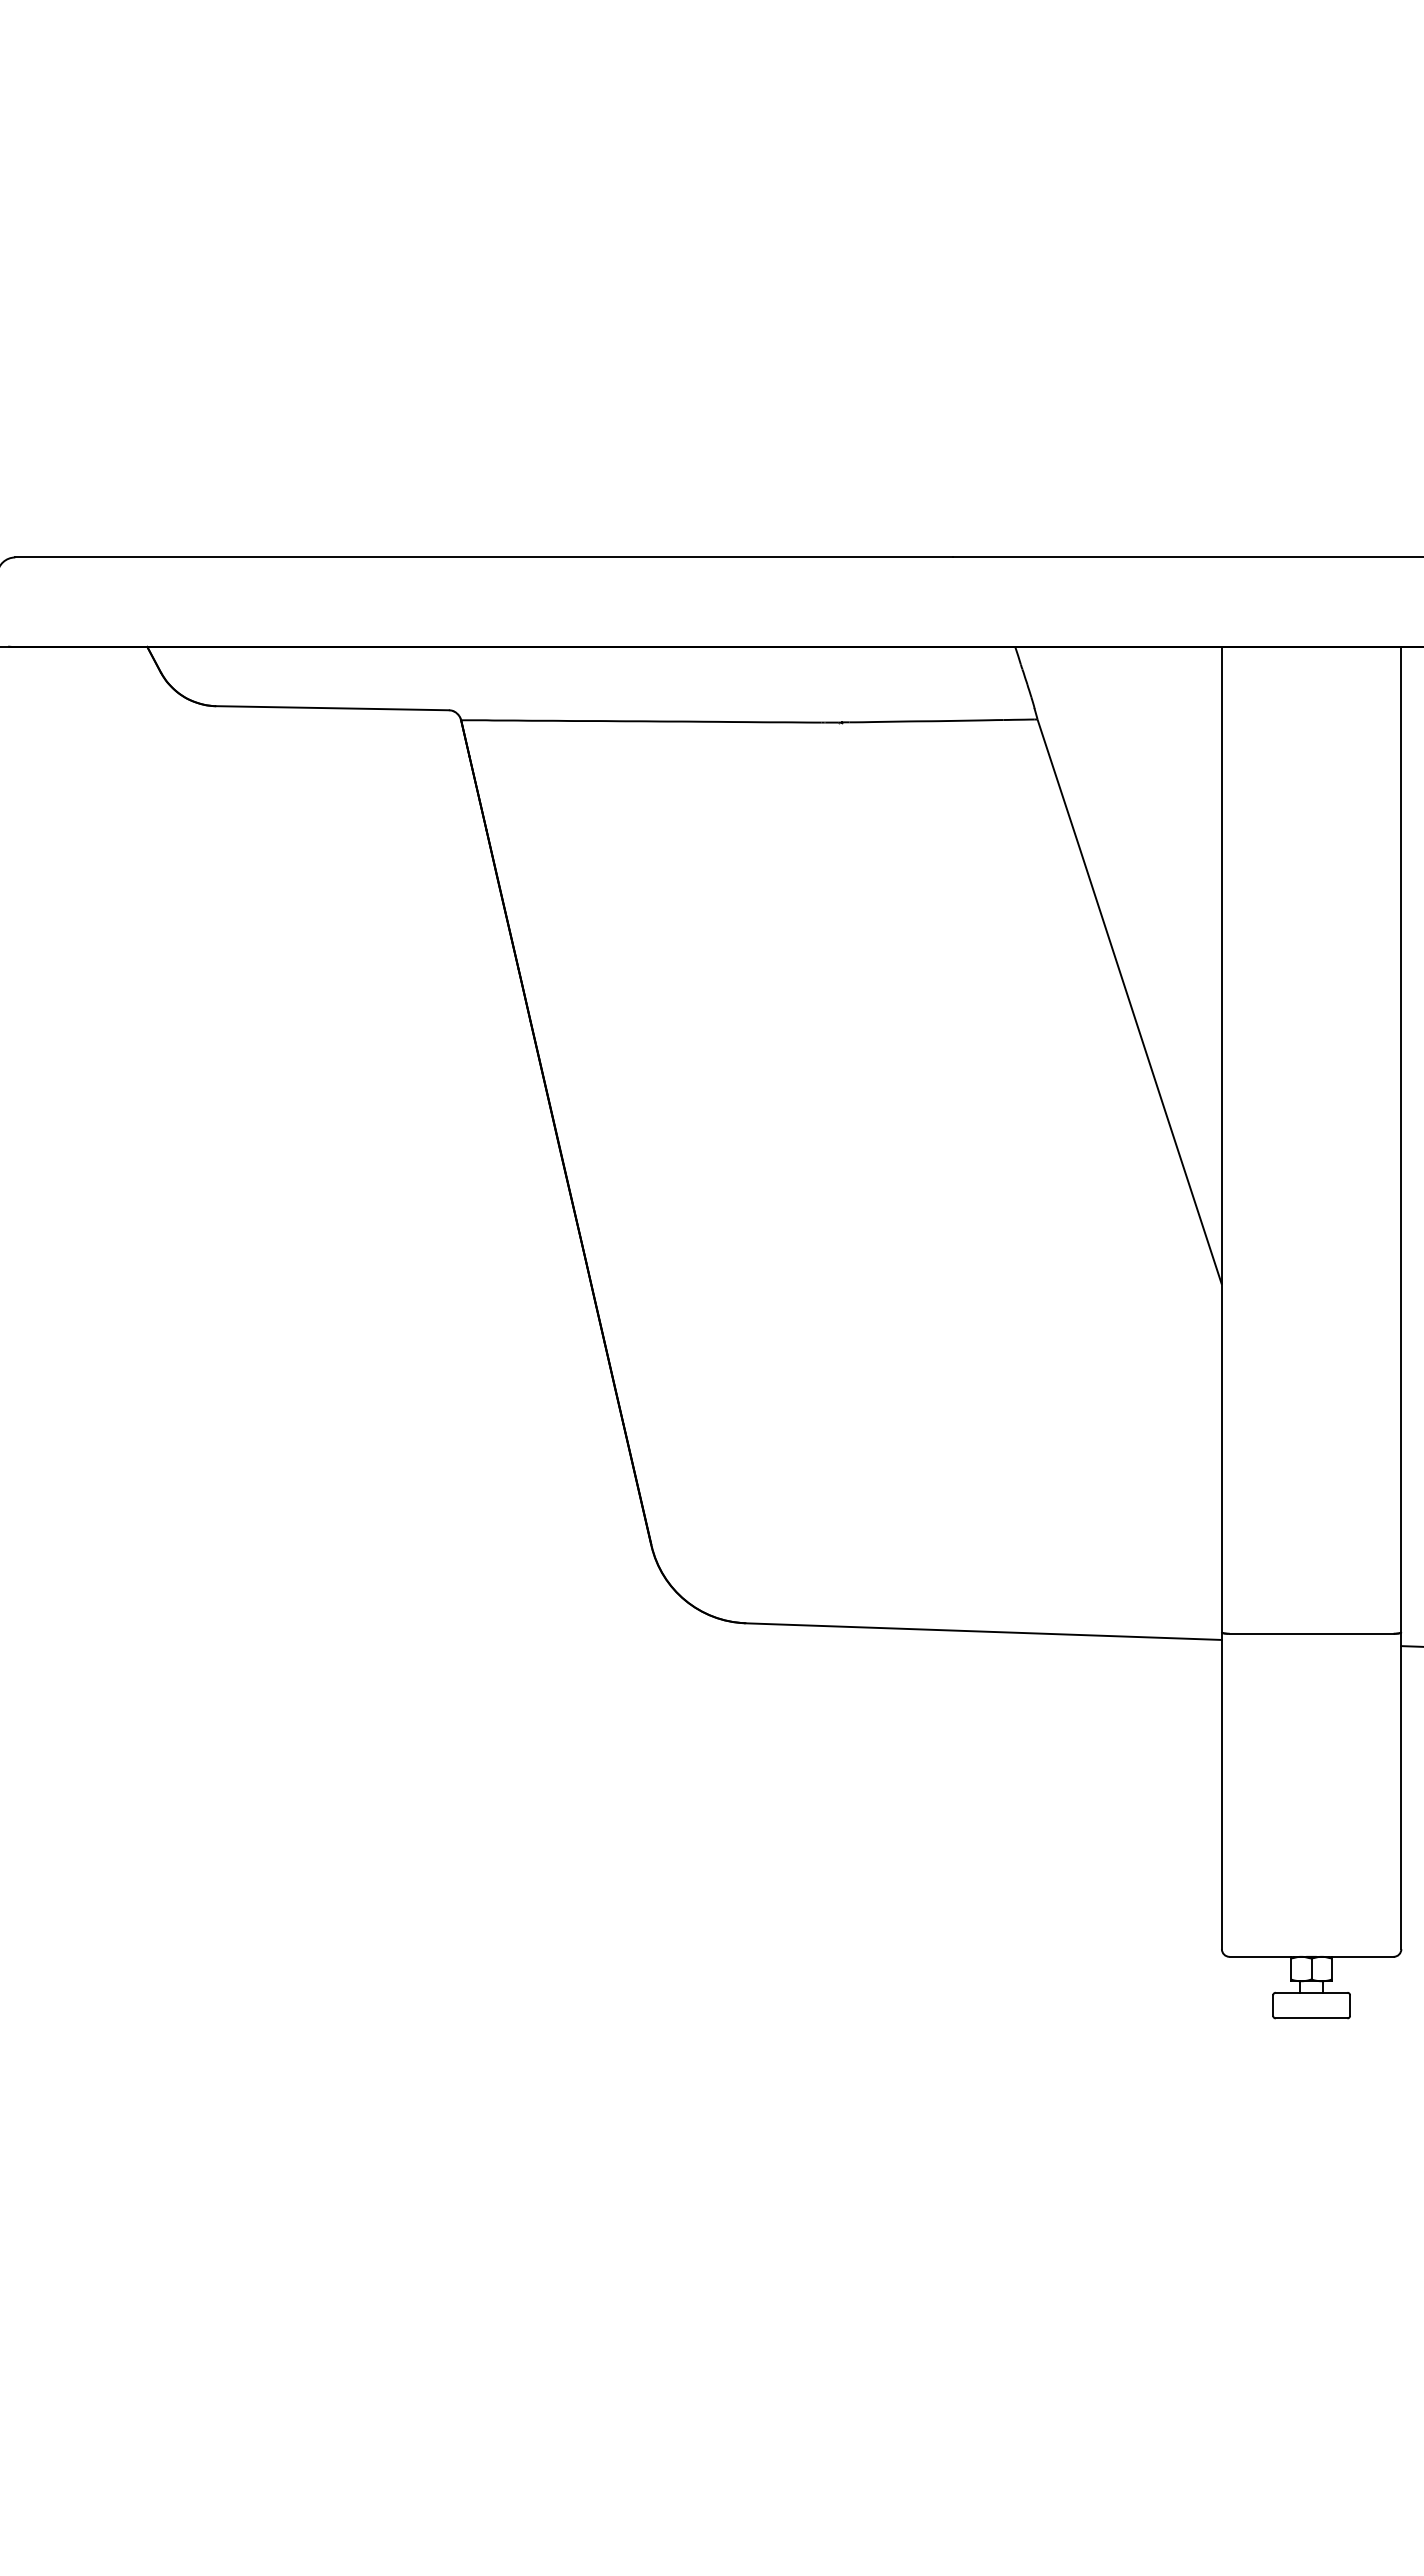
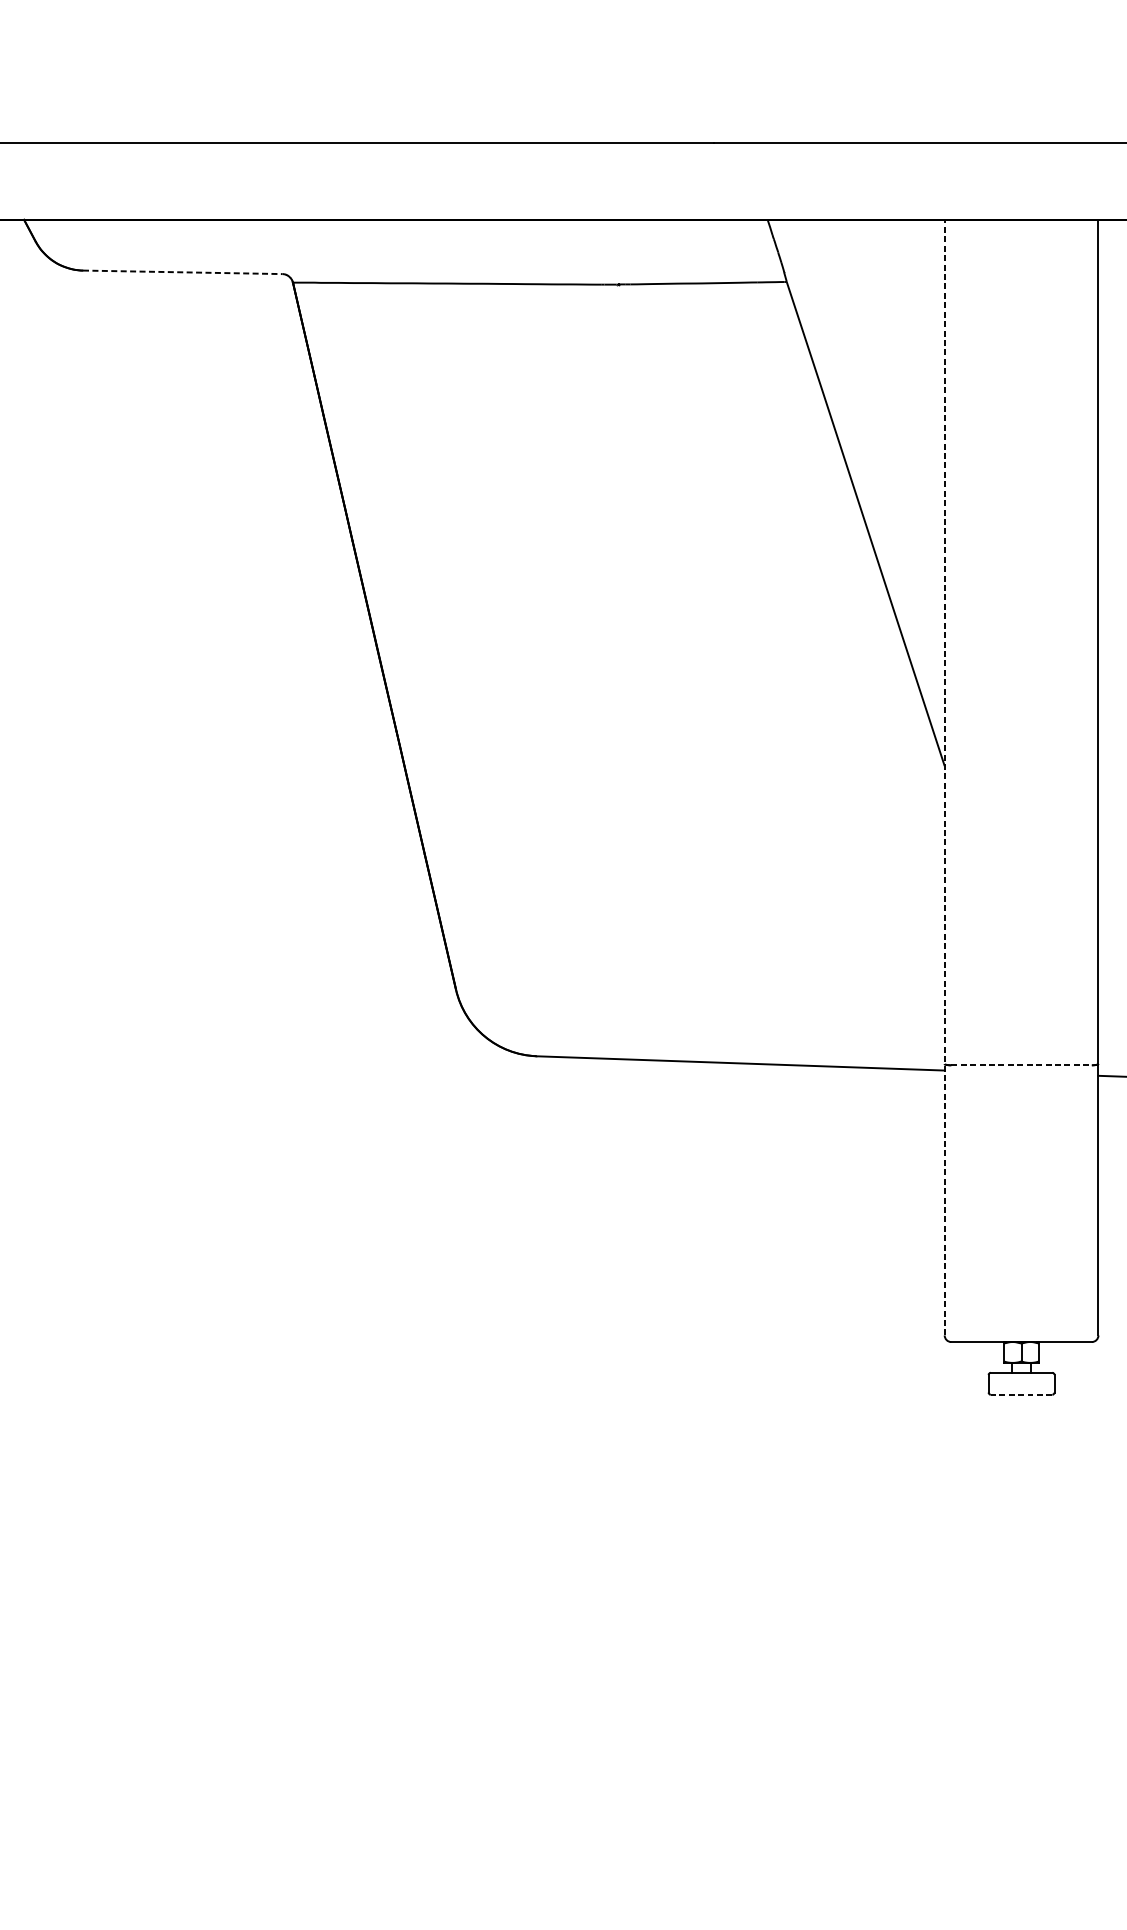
line: (332, 708) -> (182, 272), solid -> dashed
line: (1221, 1297) -> (944, 777), solid -> dashed
line: (1312, 1633) -> (1022, 1065), solid -> dashed
line: (1311, 2018) -> (1021, 1394), solid -> dashed

